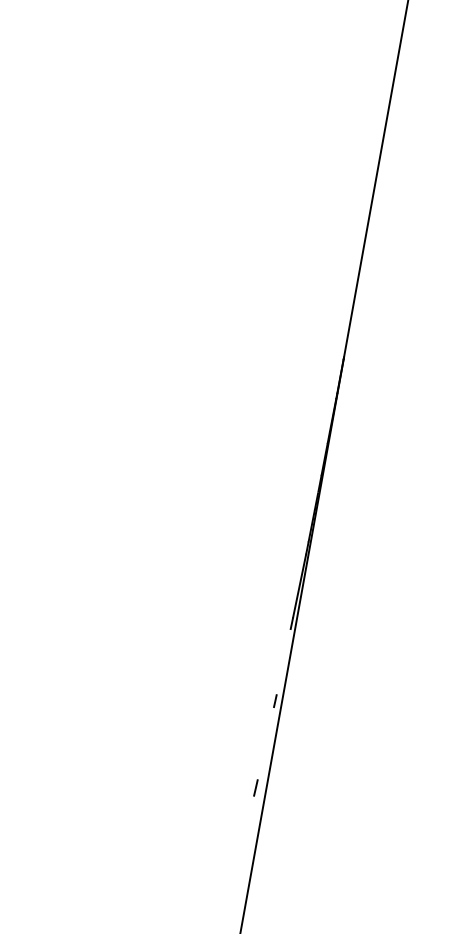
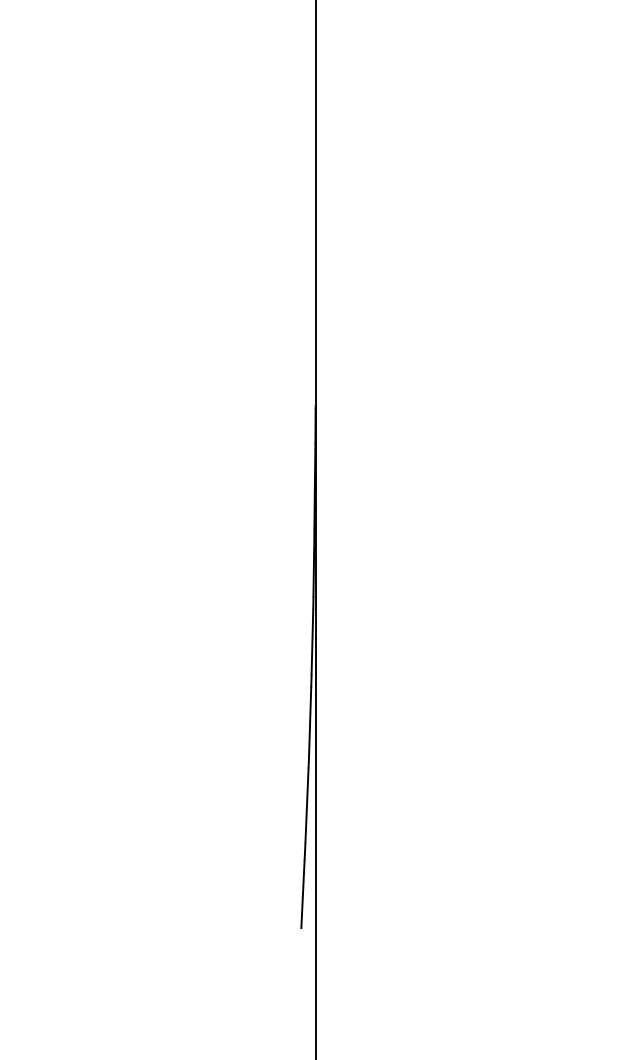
line: (284, 661) -> (310, 720), added
line: (265, 743) -> (306, 805), added
line: (245, 829) -> (302, 894), added

